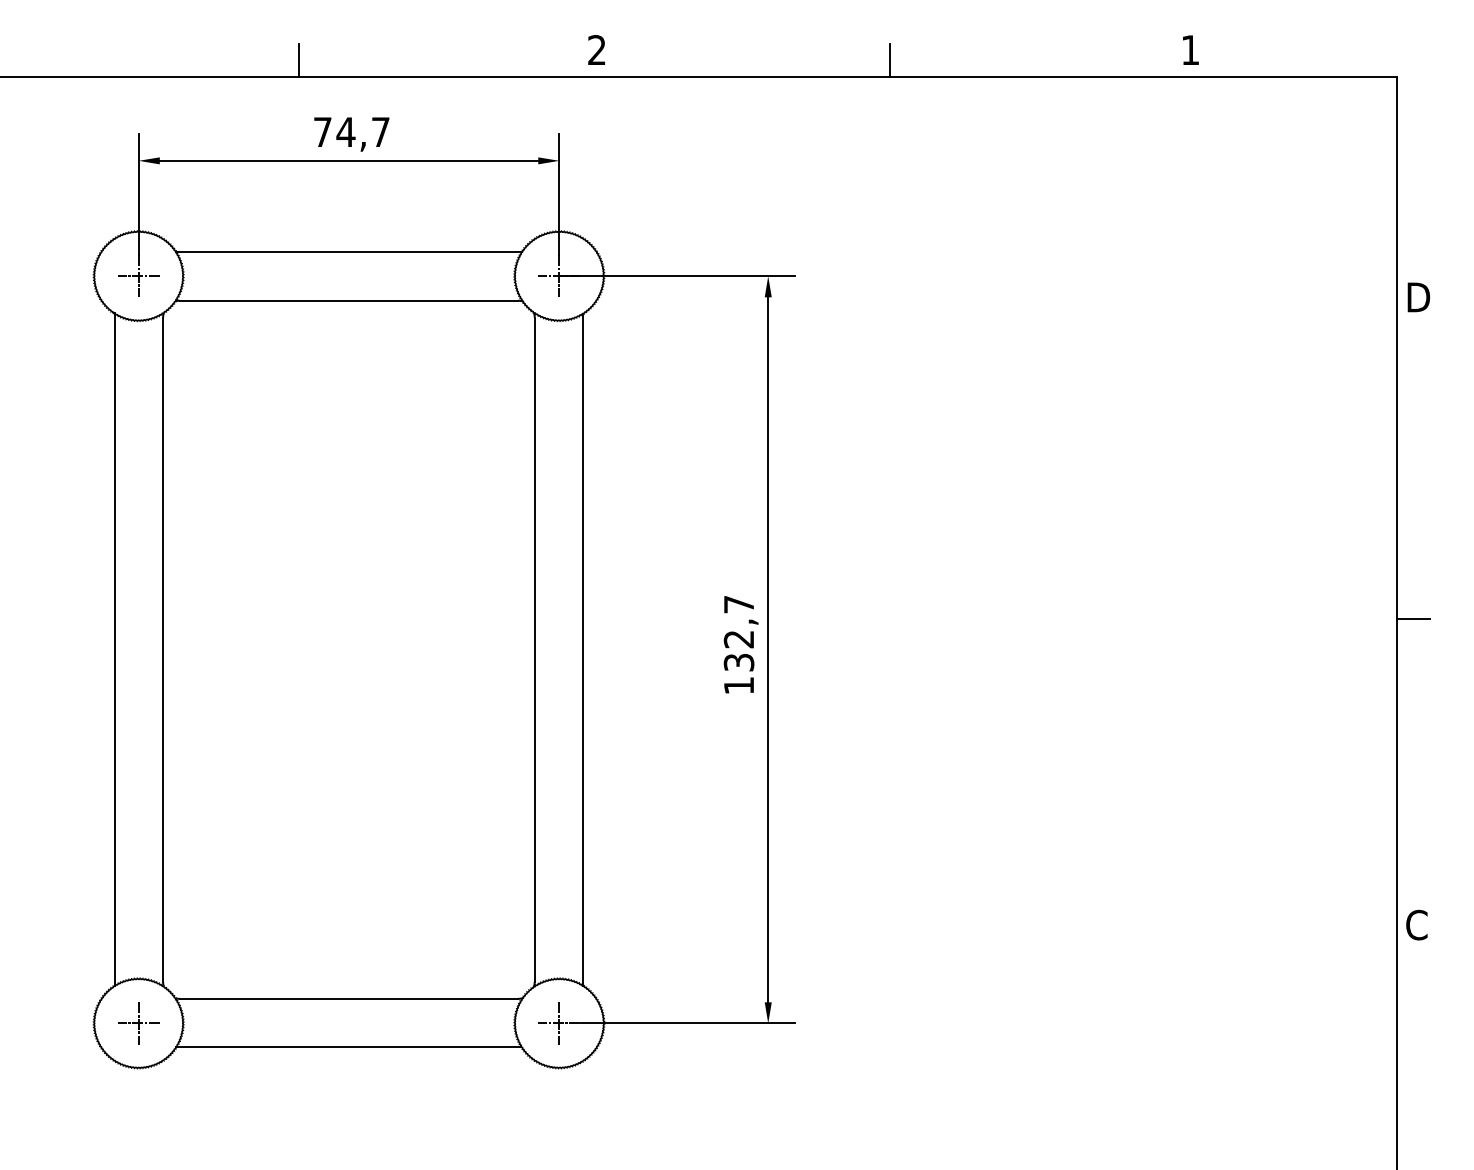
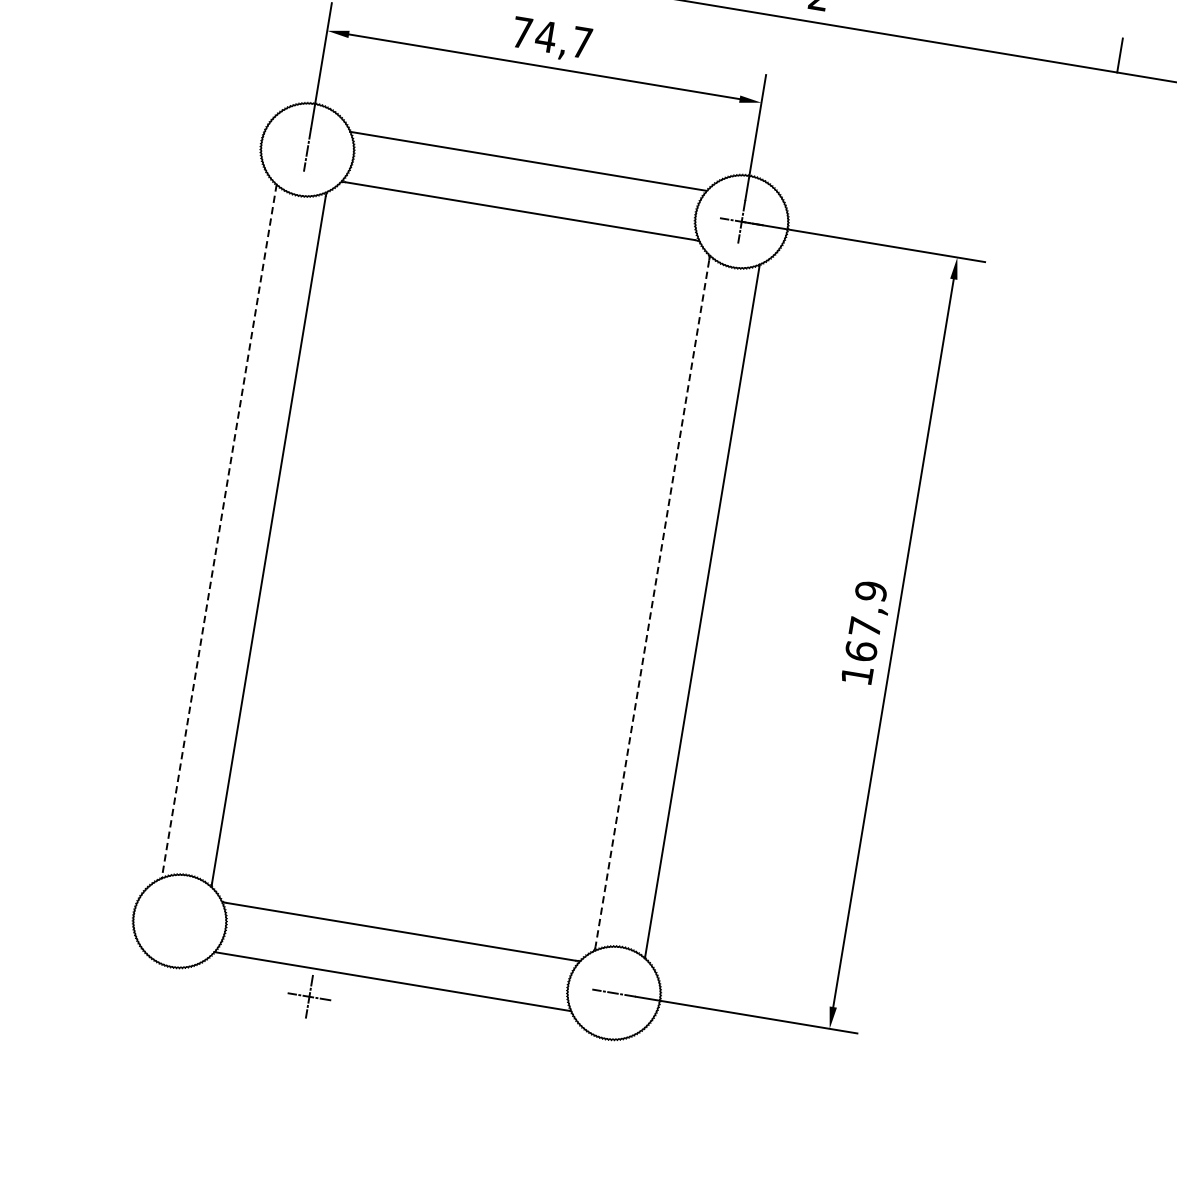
line: (138, 276) -> (307, 150), removed
text: (738, 633) -> (865, 621), 132,7 -> 167,9
line: (115, 650) -> (219, 532), solid -> dashed
line: (534, 650) -> (652, 603), solid -> dashed
part: (138, 1023) -> (309, 996), moved
line: (559, 1023) -> (614, 993), removed

